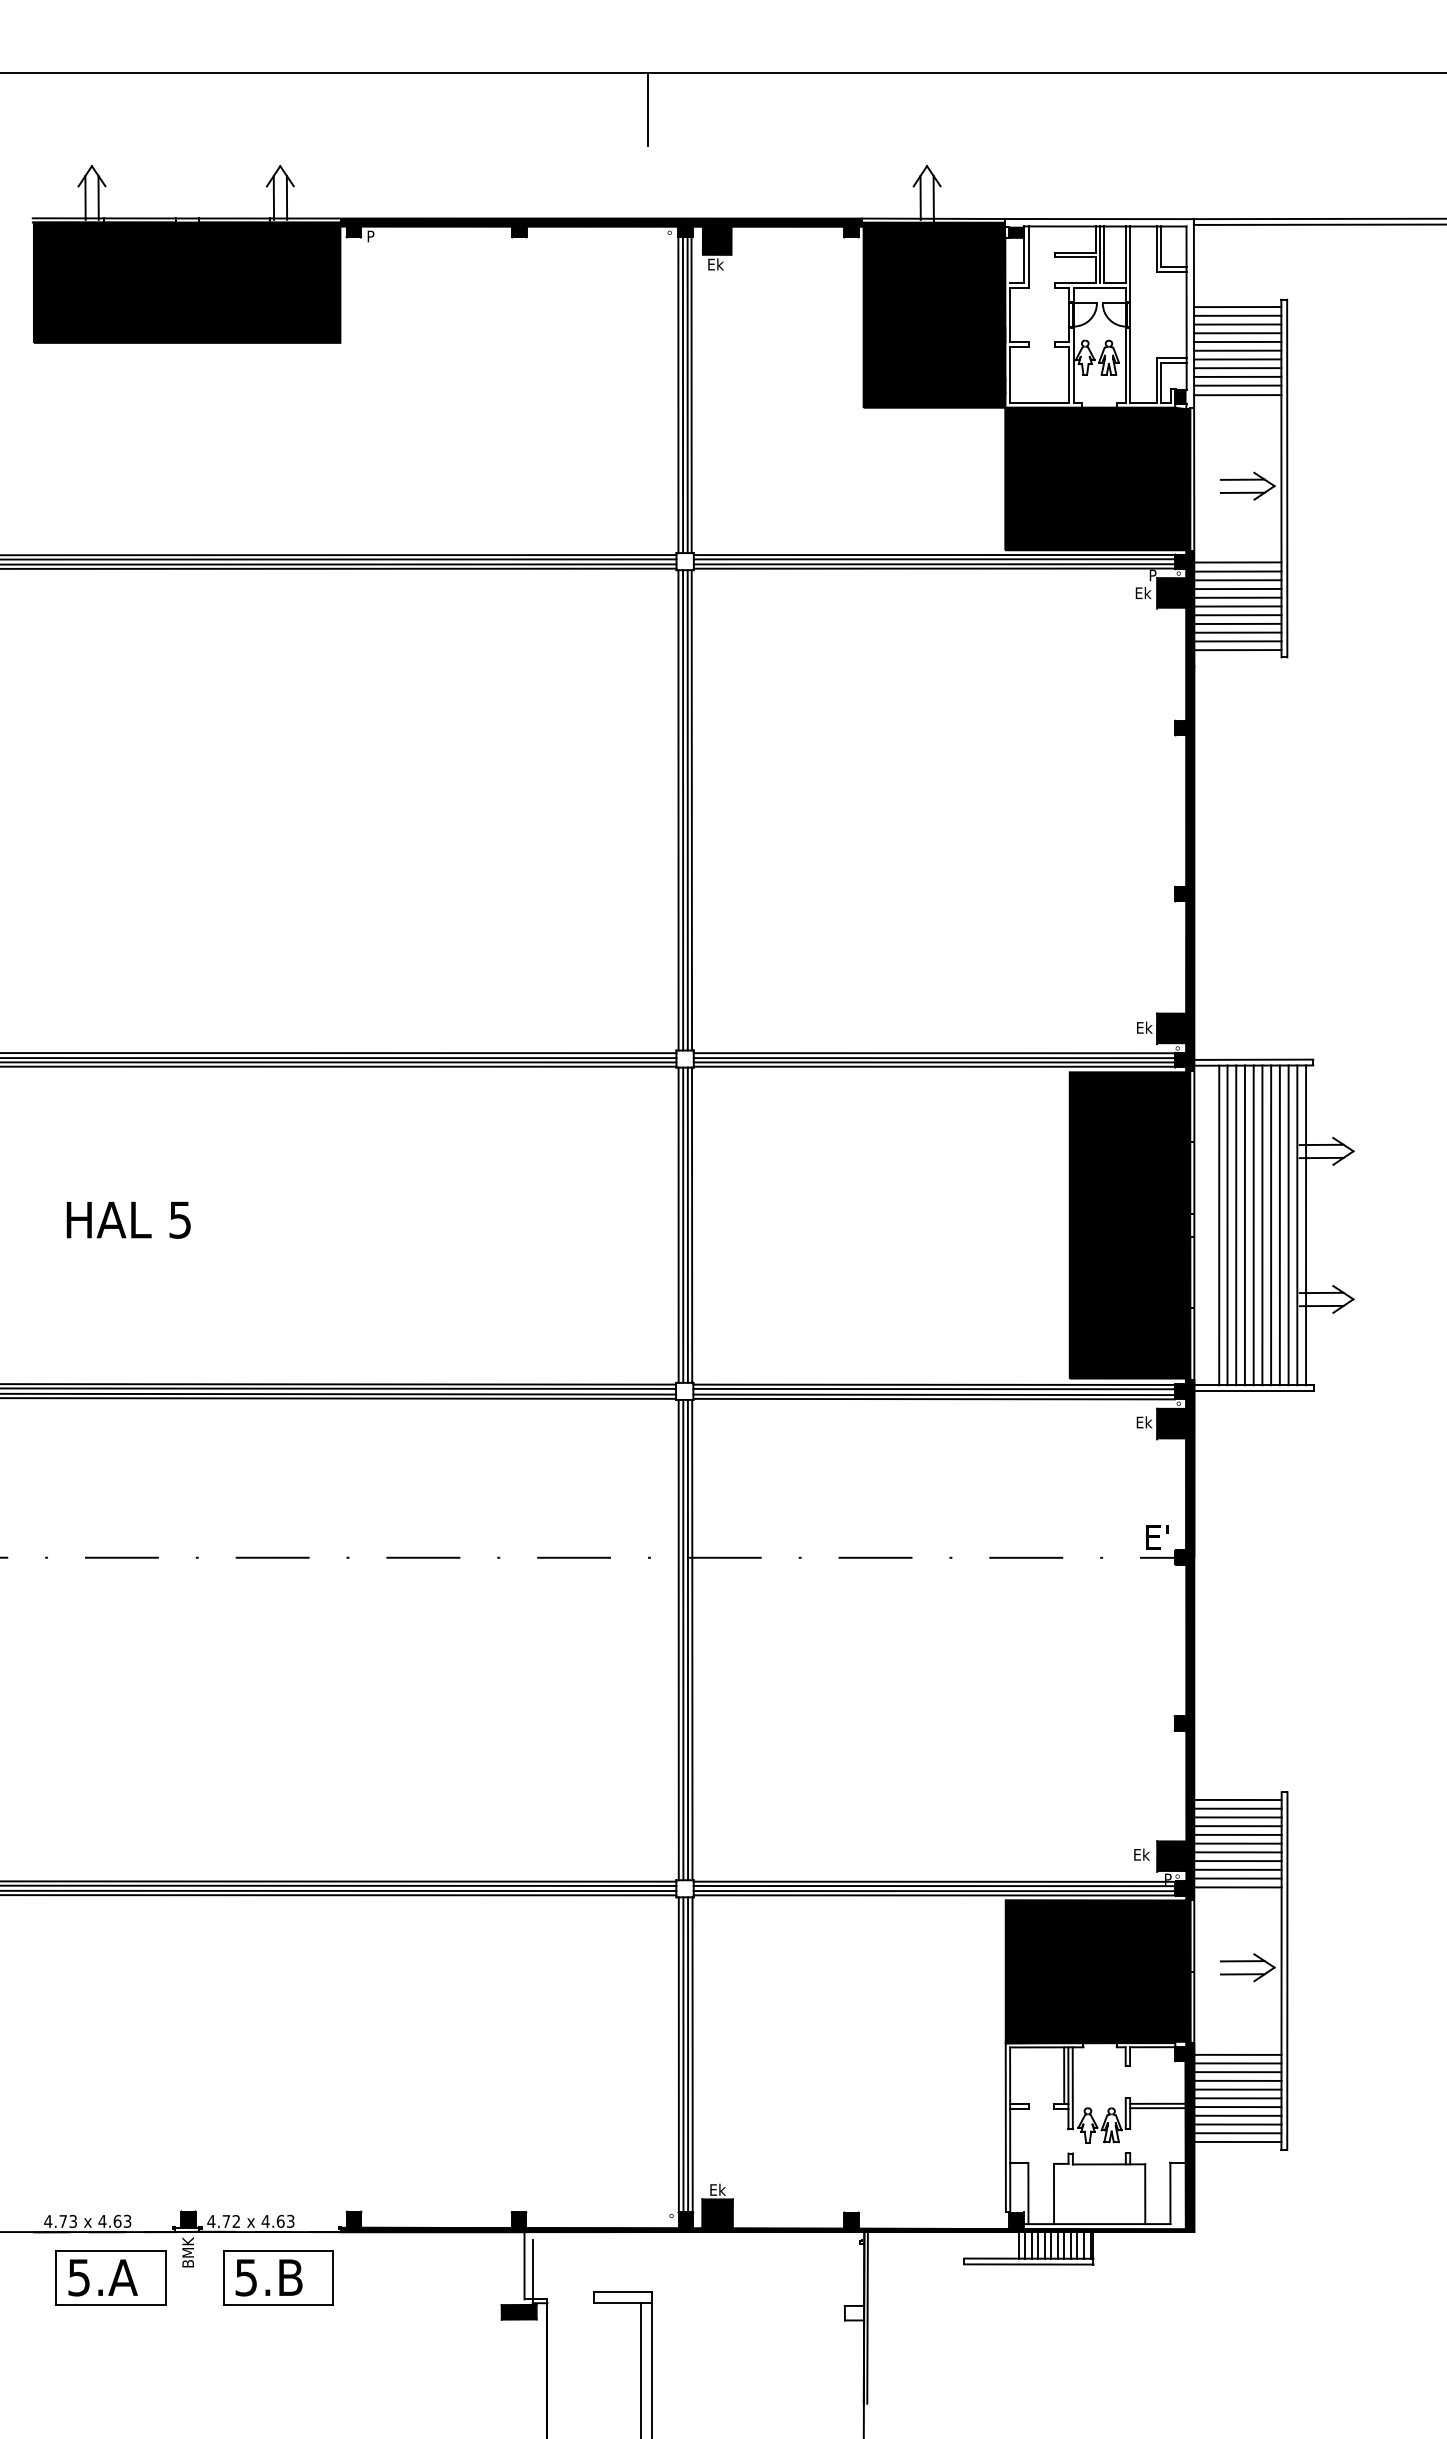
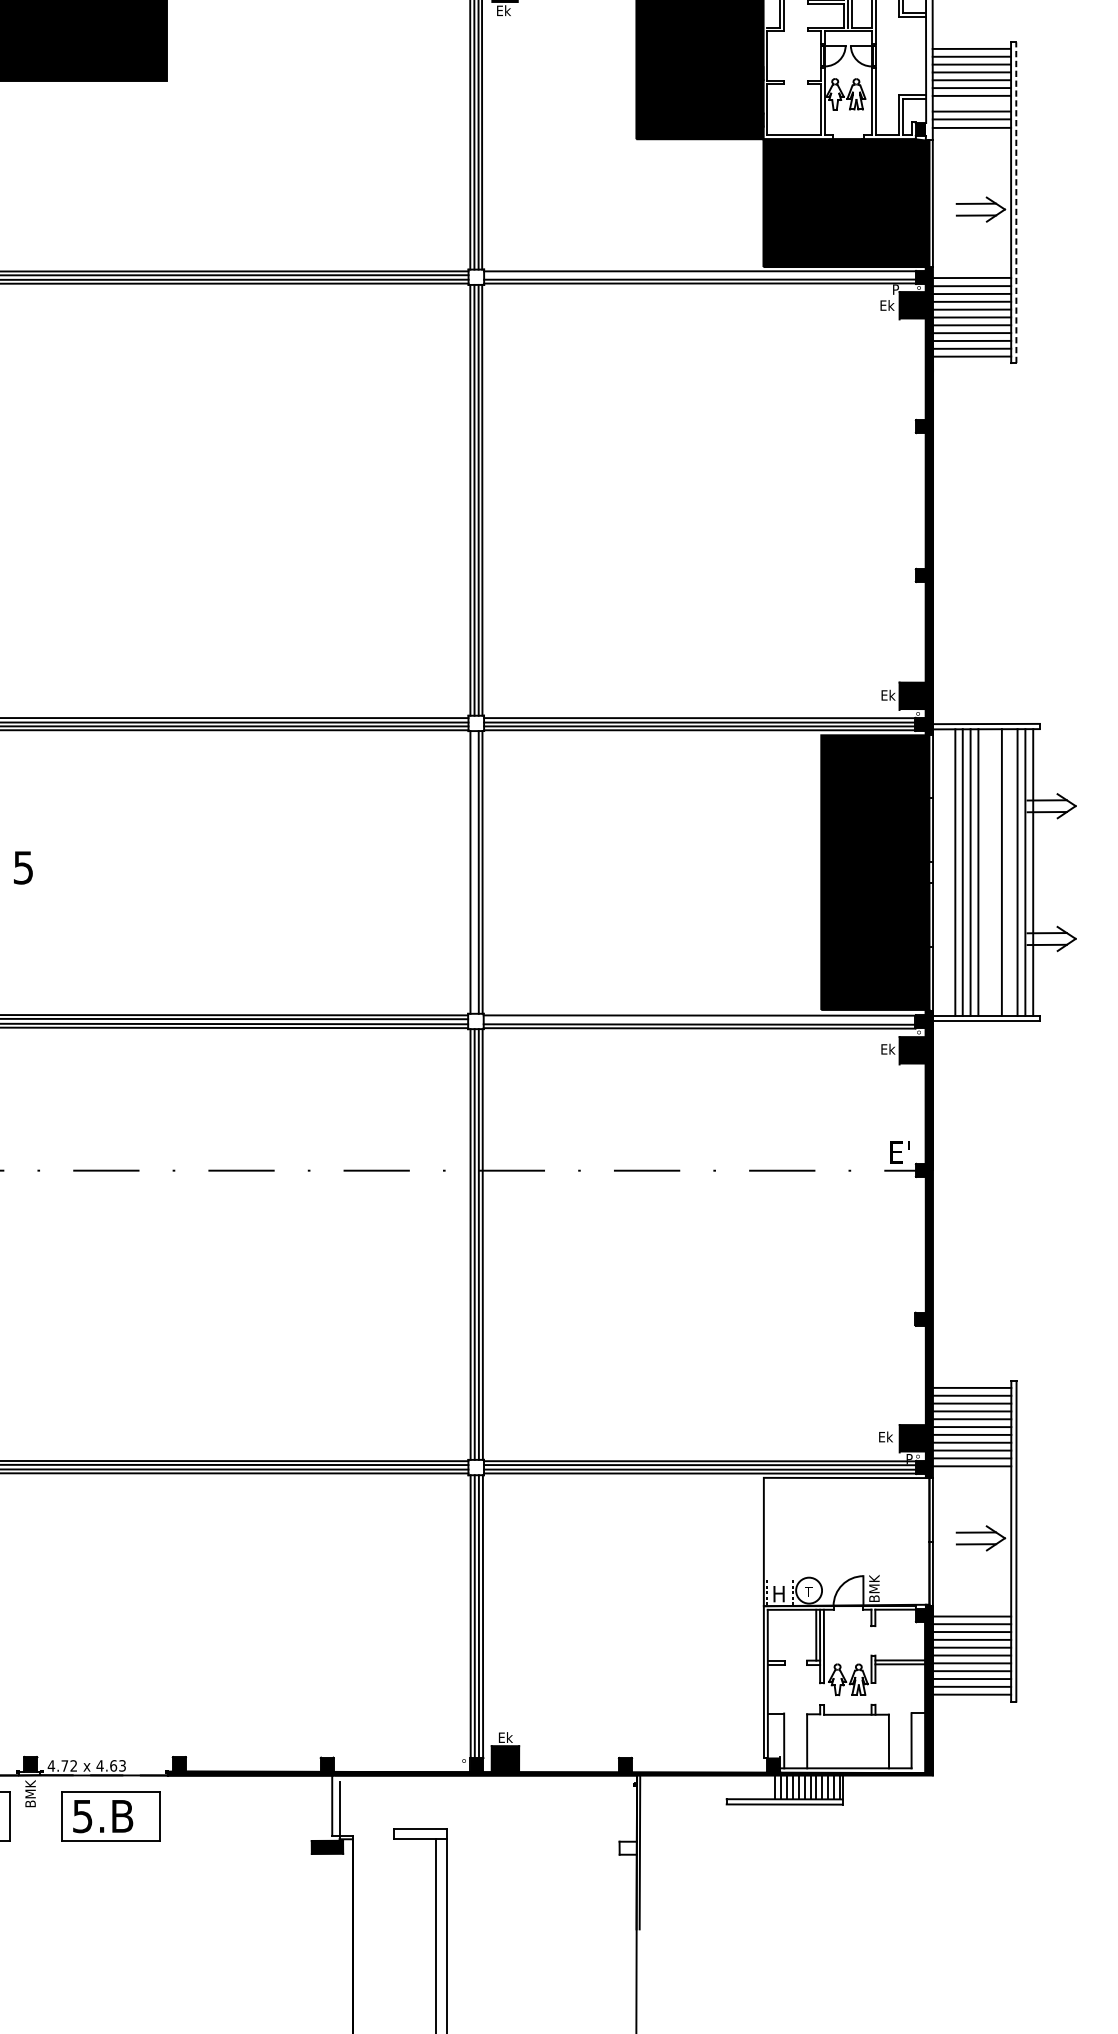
line: (1237, 368) -> (971, 104), removed
line: (1287, 478) -> (1016, 202), solid -> dashed
line: (934, 559) -> (699, 275), removed
line: (683, 1224) -> (474, 871), removed
line: (1253, 1225) -> (986, 872), removed
line: (1262, 1225) -> (994, 872), removed
line: (1279, 1225) -> (1009, 872), removed
line: (933, 1388) -> (699, 1018), removed
fill: (1097, 1971) -> (846, 1541), removed

